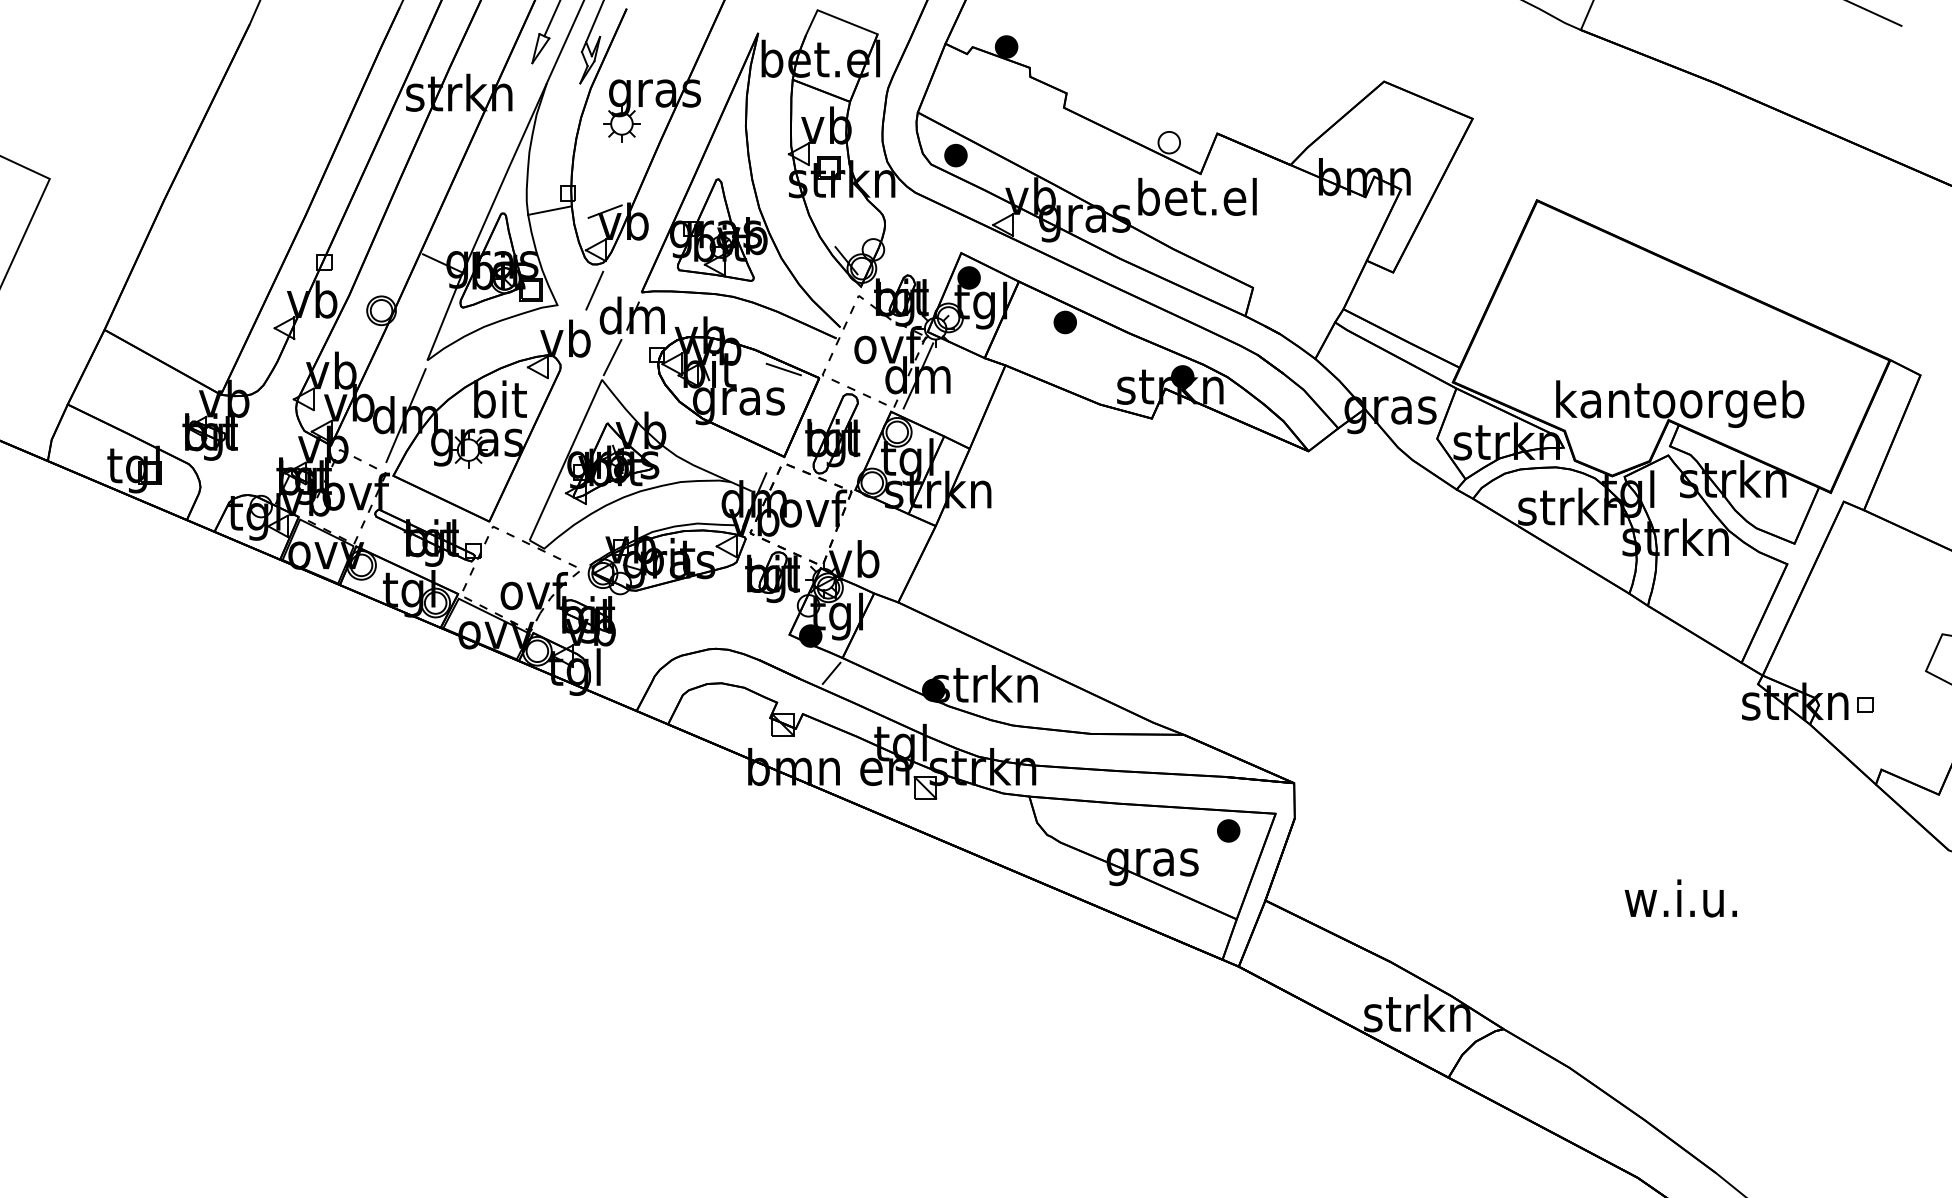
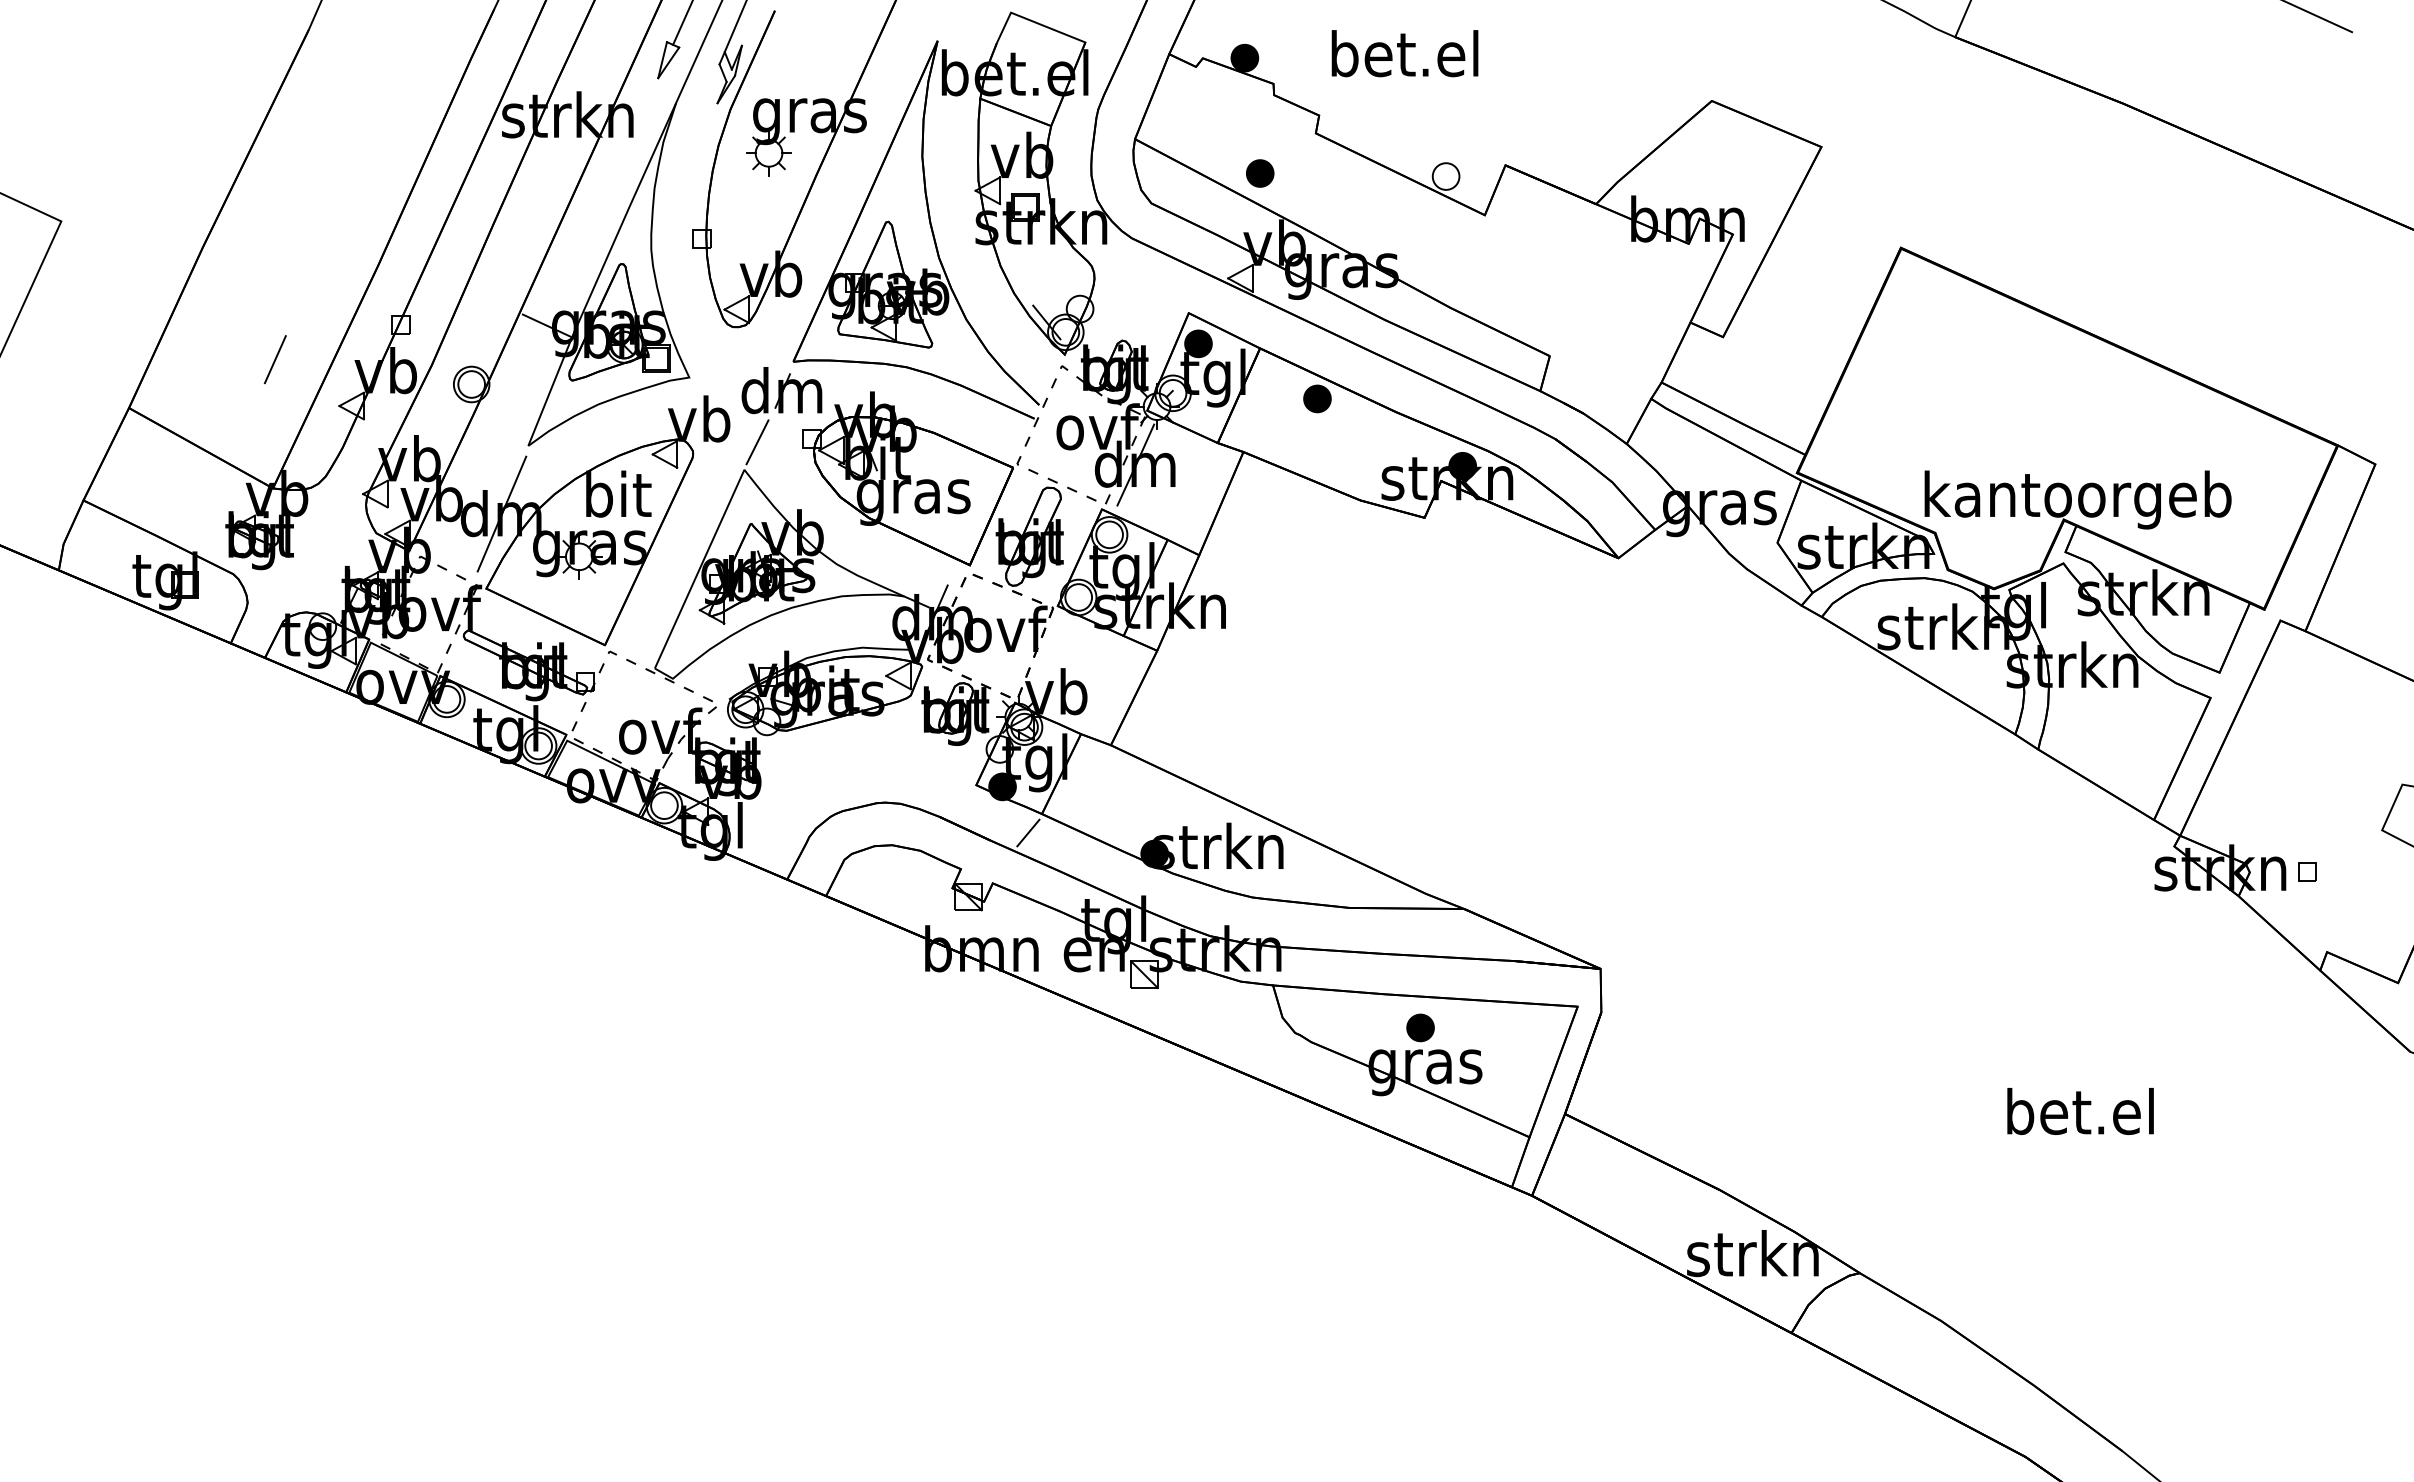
part: (956, 155) -> (1260, 173), moved
text: (1197, 196) -> (1404, 53), moved
line: (549, 210) -> (679, 260), removed
line: (604, 211) -> (747, 261), removed
line: (594, 290) -> (274, 359), moved
line: (784, 369) -> (969, 457), removed
part: (1228, 830) -> (1420, 1027), moved
text: (1682, 898) -> (2080, 1111), w.i.u. -> bet.el

